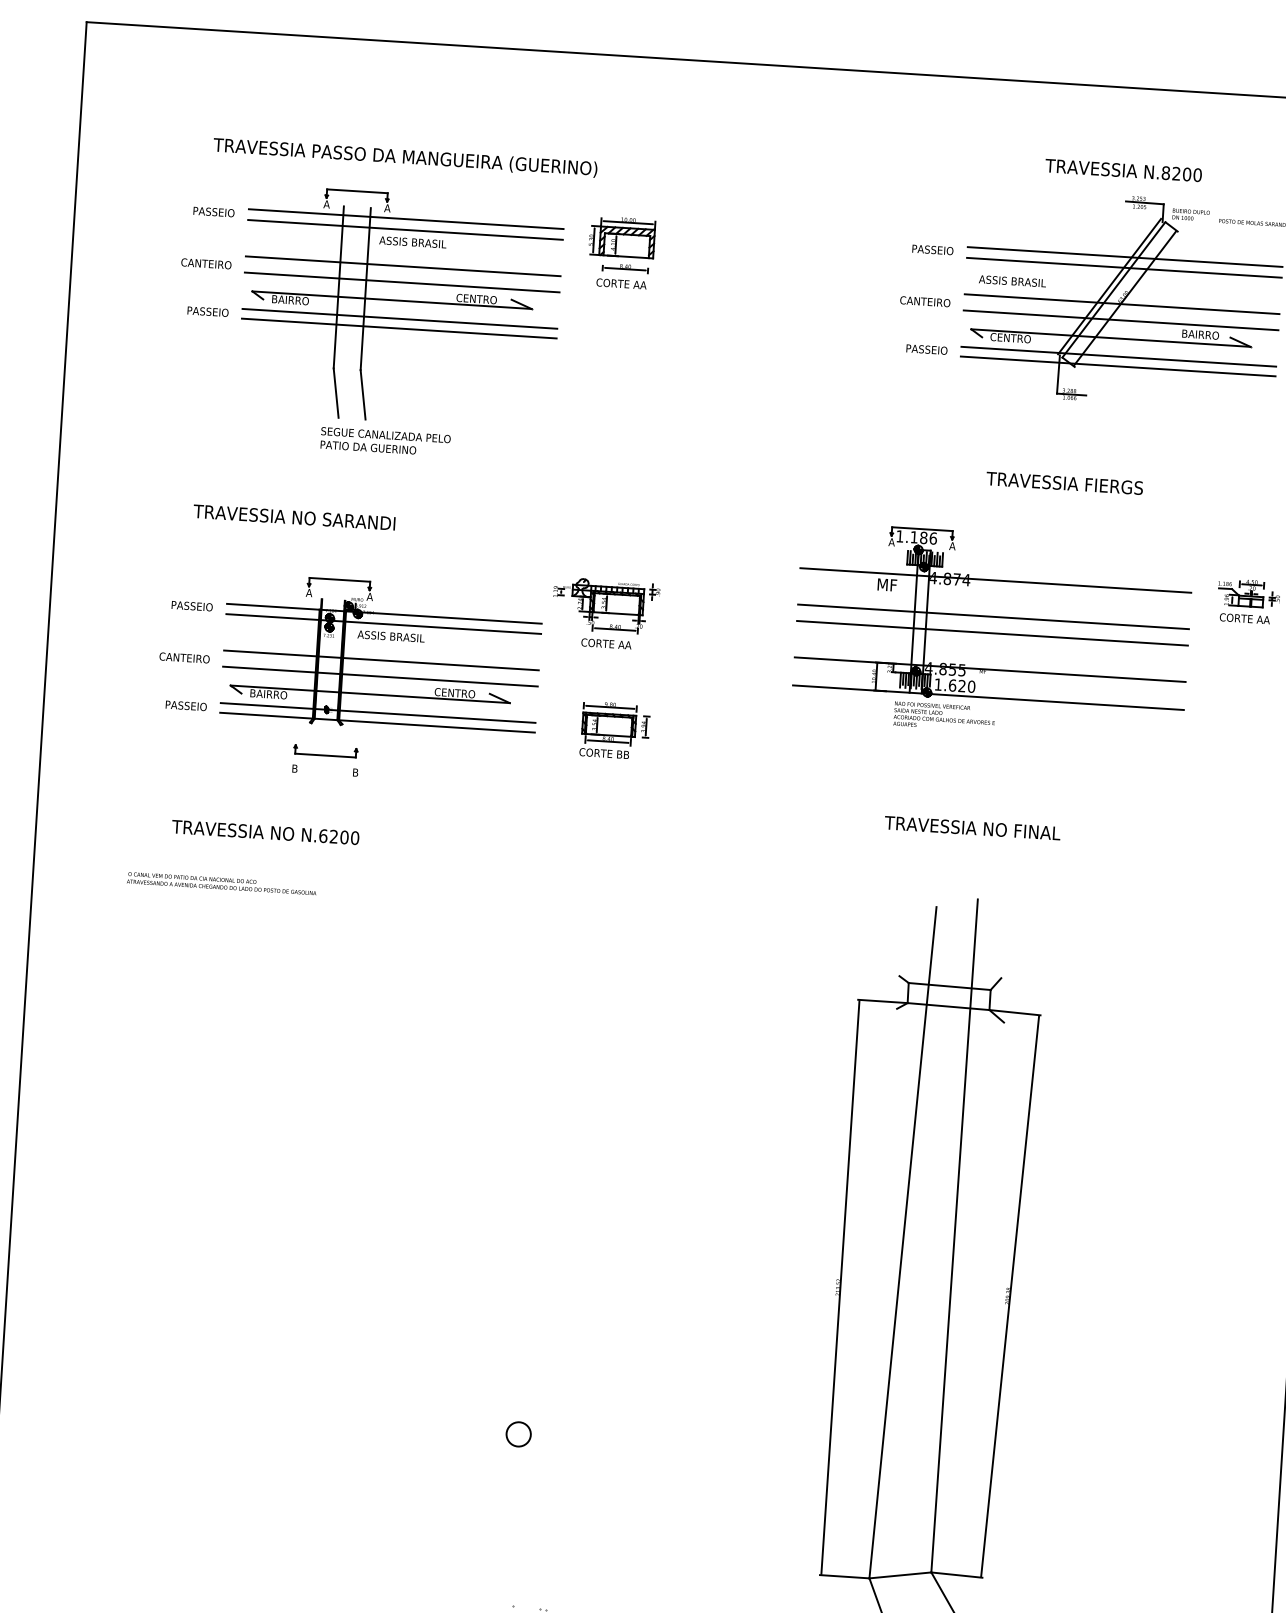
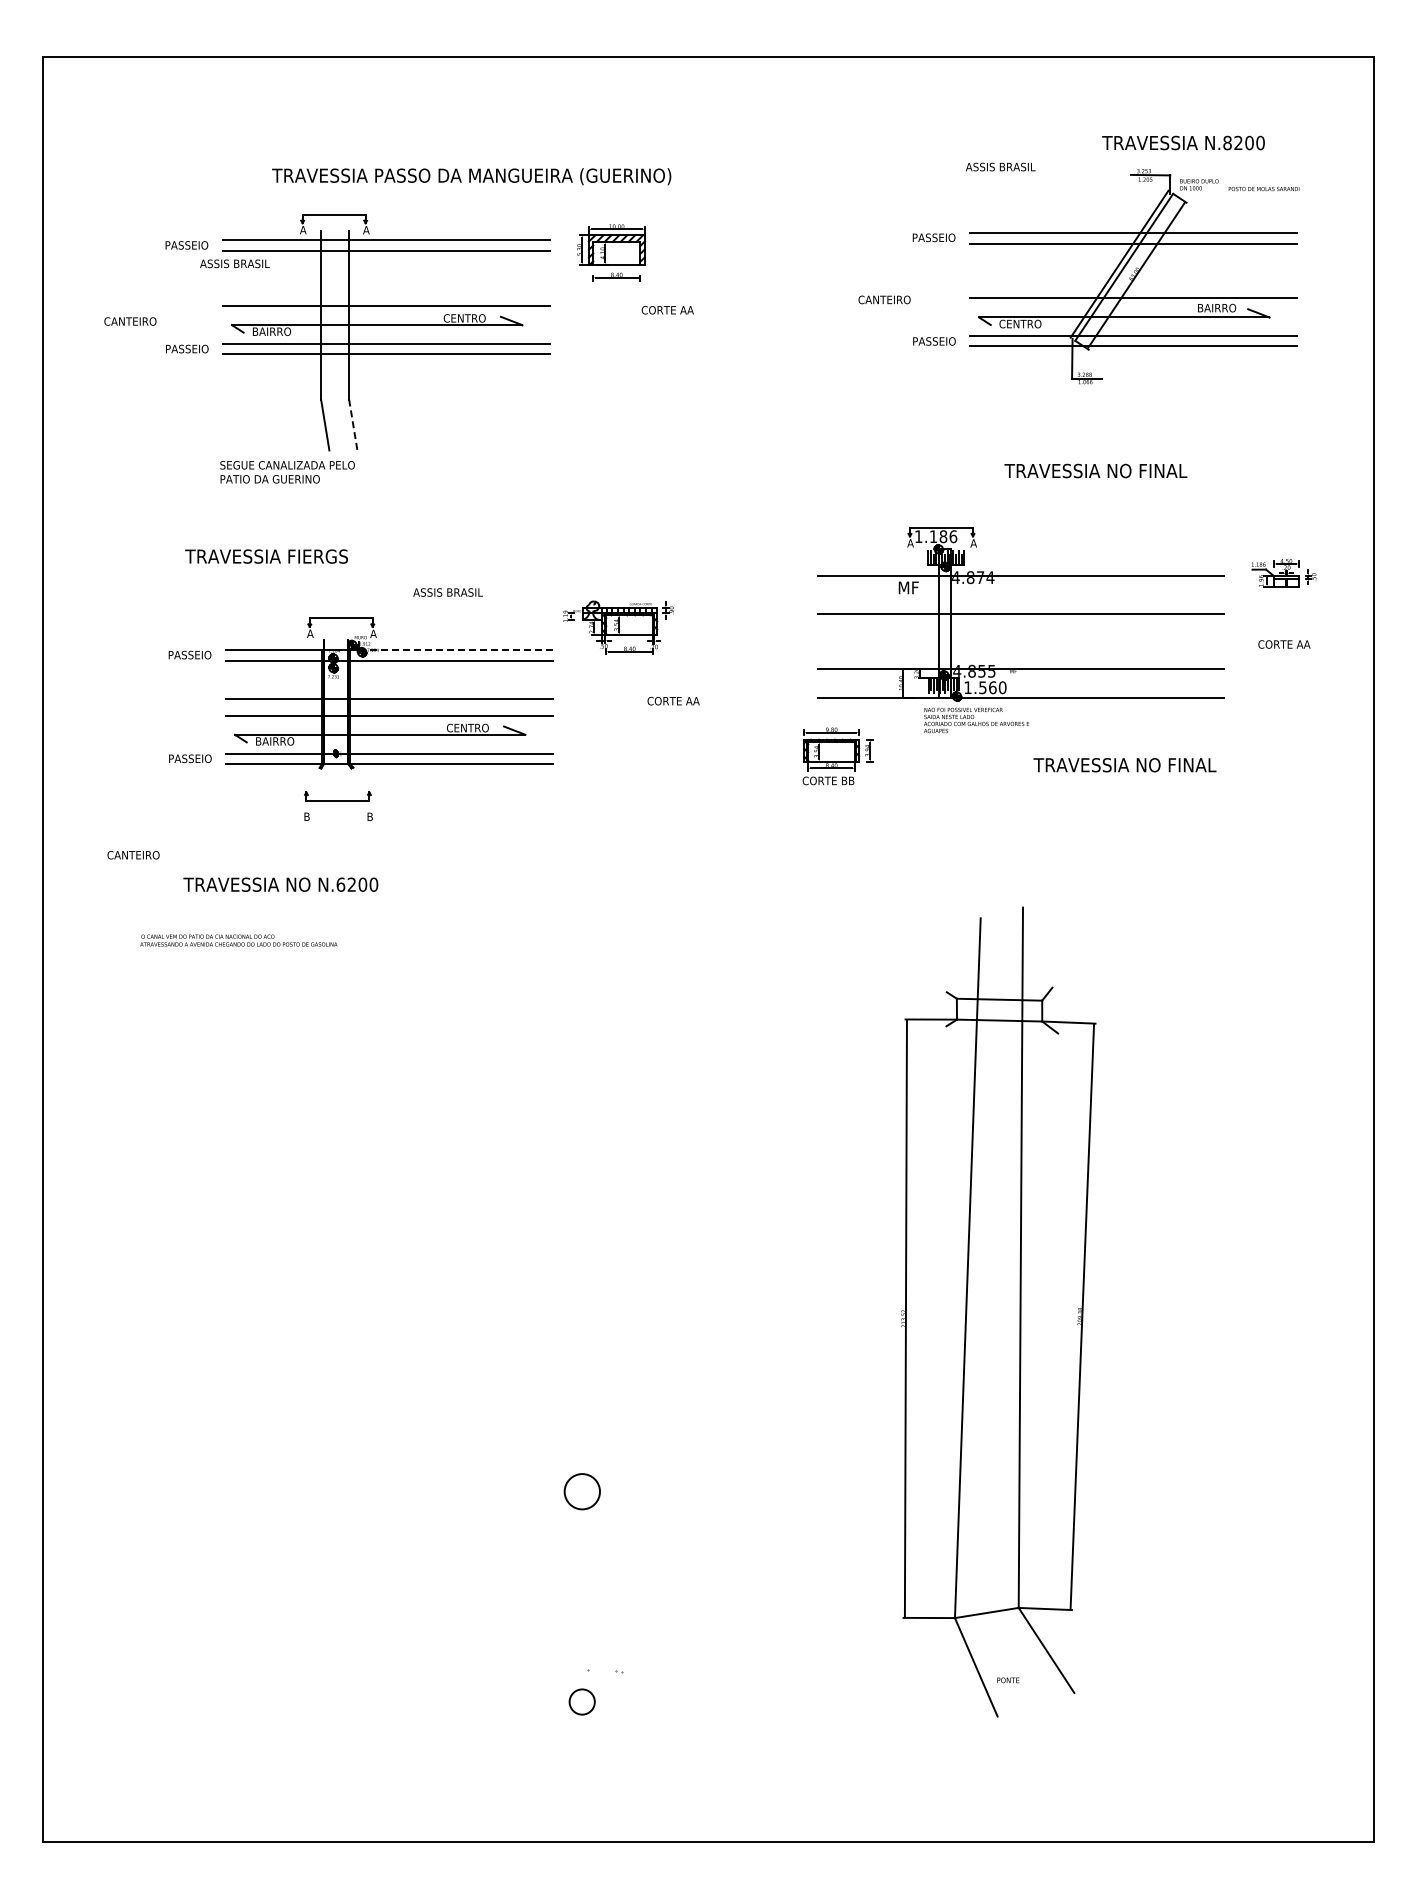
text: (405, 157) -> (471, 176), moved
text: (1123, 169) -> (1183, 142), moved
text: (412, 242) -> (234, 263), moved
text: (206, 263) -> (130, 321), moved
line: (403, 266) -> (386, 289), removed
text: (1012, 280) -> (1000, 166), moved
text: (621, 284) -> (667, 310), moved
text: (925, 301) -> (884, 299), moved
line: (1121, 304) -> (1133, 281), removed
line: (363, 395) -> (353, 425), solid -> dashed
text: (385, 442) -> (287, 472), moved
text: (1124, 486) -> (1148, 470), TRAVESSIA FIERGS -> TRAVESSIA NO FINAL
text: (344, 520) -> (342, 556), TRAVESSIA NO SARANDI -> TRAVESSIA FIERGS
line: (448, 617) -> (456, 650), solid -> dashed
text: (1245, 618) -> (1284, 644), moved
line: (992, 633) -> (1020, 631), removed
text: (390, 636) -> (447, 592), moved
text: (606, 643) -> (673, 700), moved
text: (184, 658) -> (133, 855), moved
text: (957, 685) -> (987, 687), 1.620 -> 1.560
part: (614, 730) -> (837, 756), moved
text: (972, 828) -> (1124, 765), moved
circle: (518, 1434) -> (581, 1491), size x1.4

